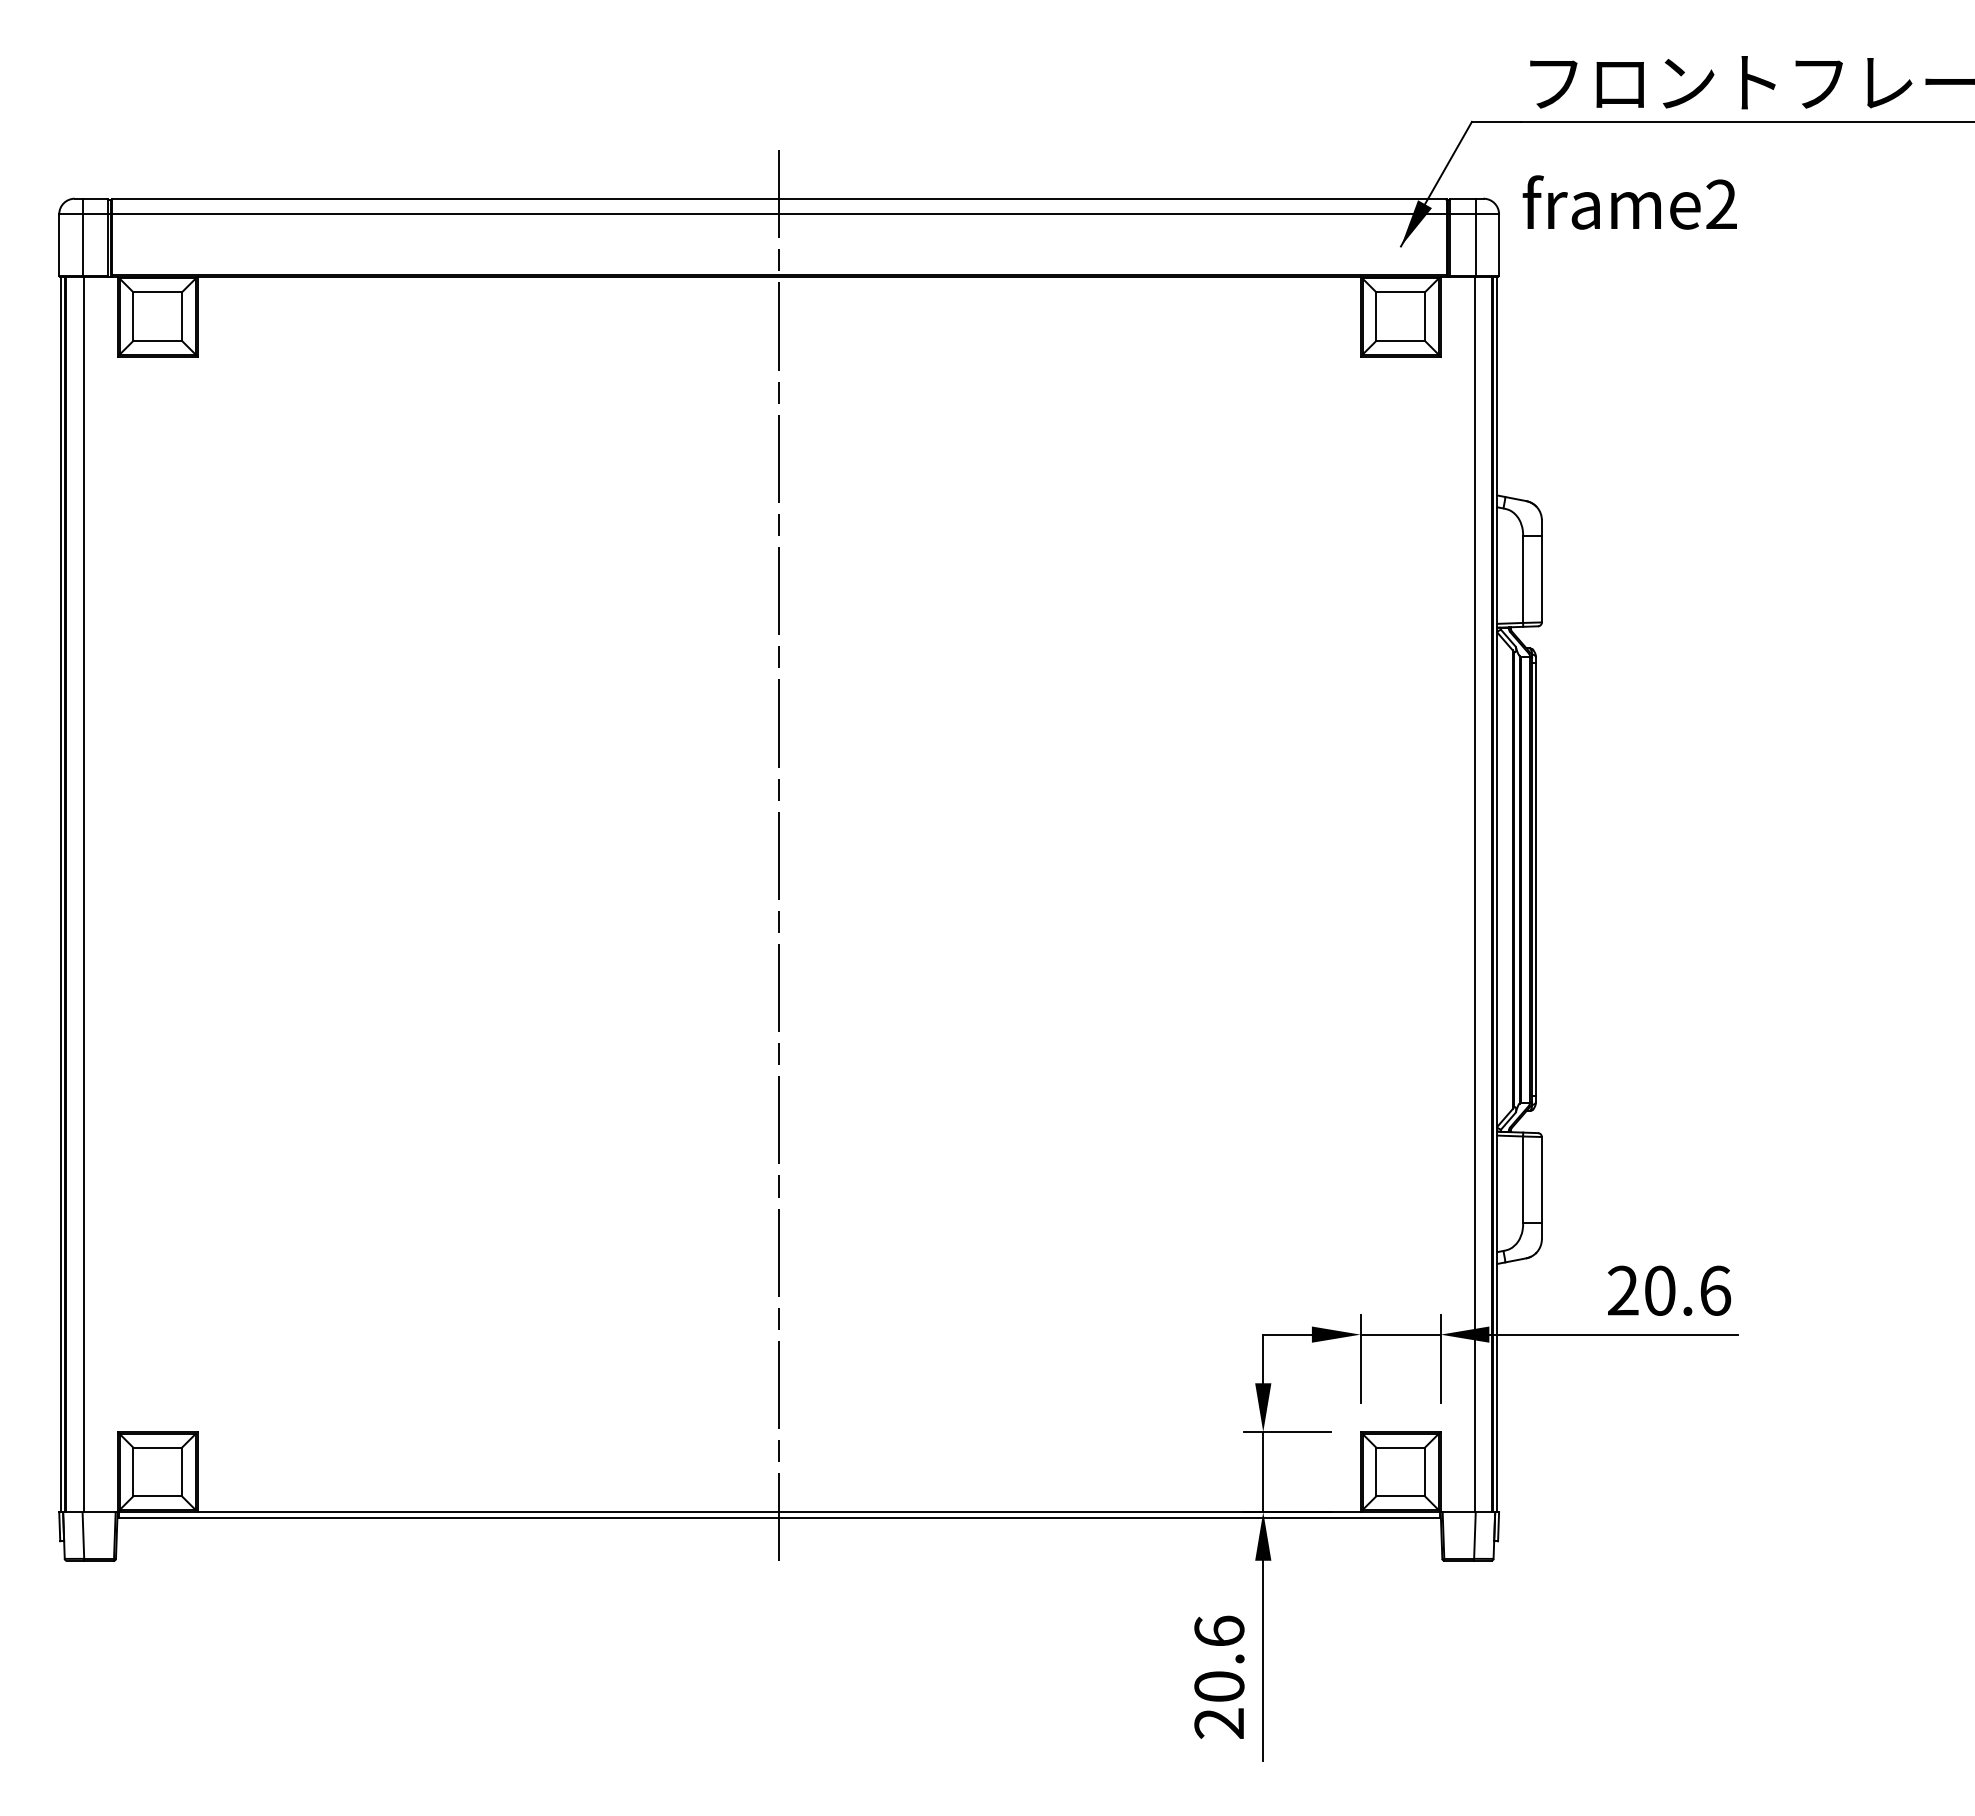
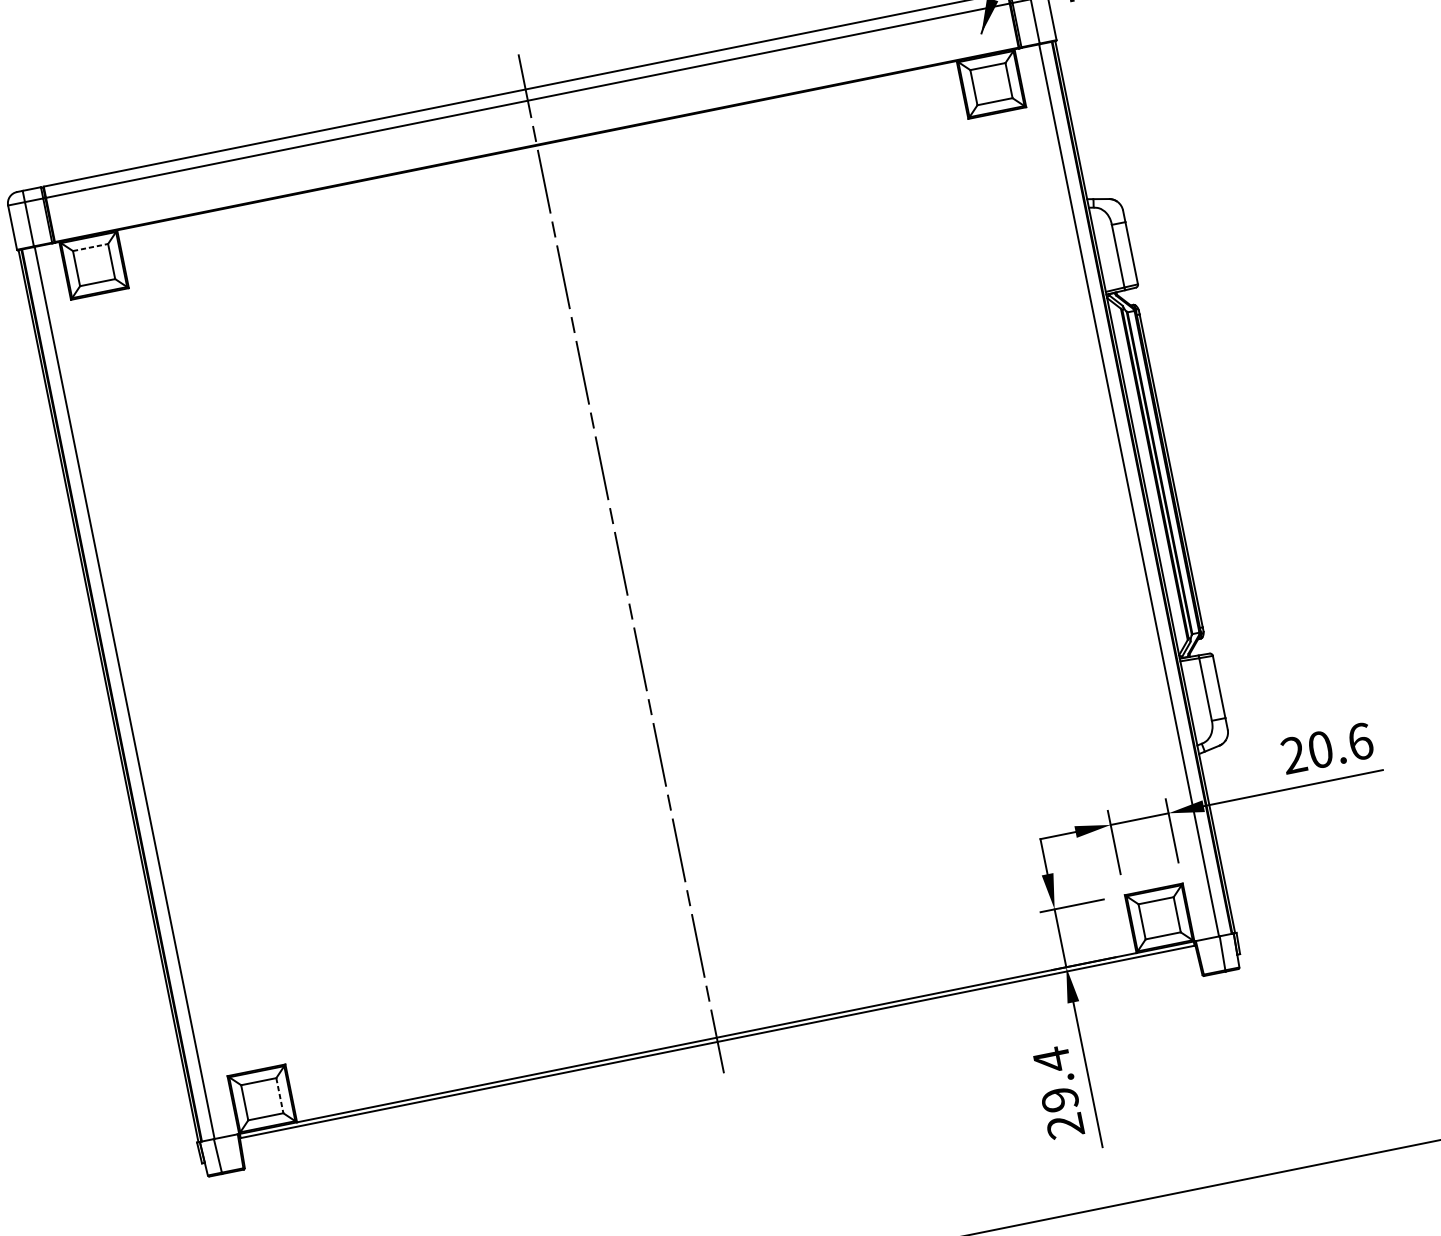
line: (158, 292) -> (91, 247), solid -> dashed
line: (182, 1472) -> (280, 1095), solid -> dashed
text: (1219, 1658) -> (1056, 1079), 20.6 -> 29.4

